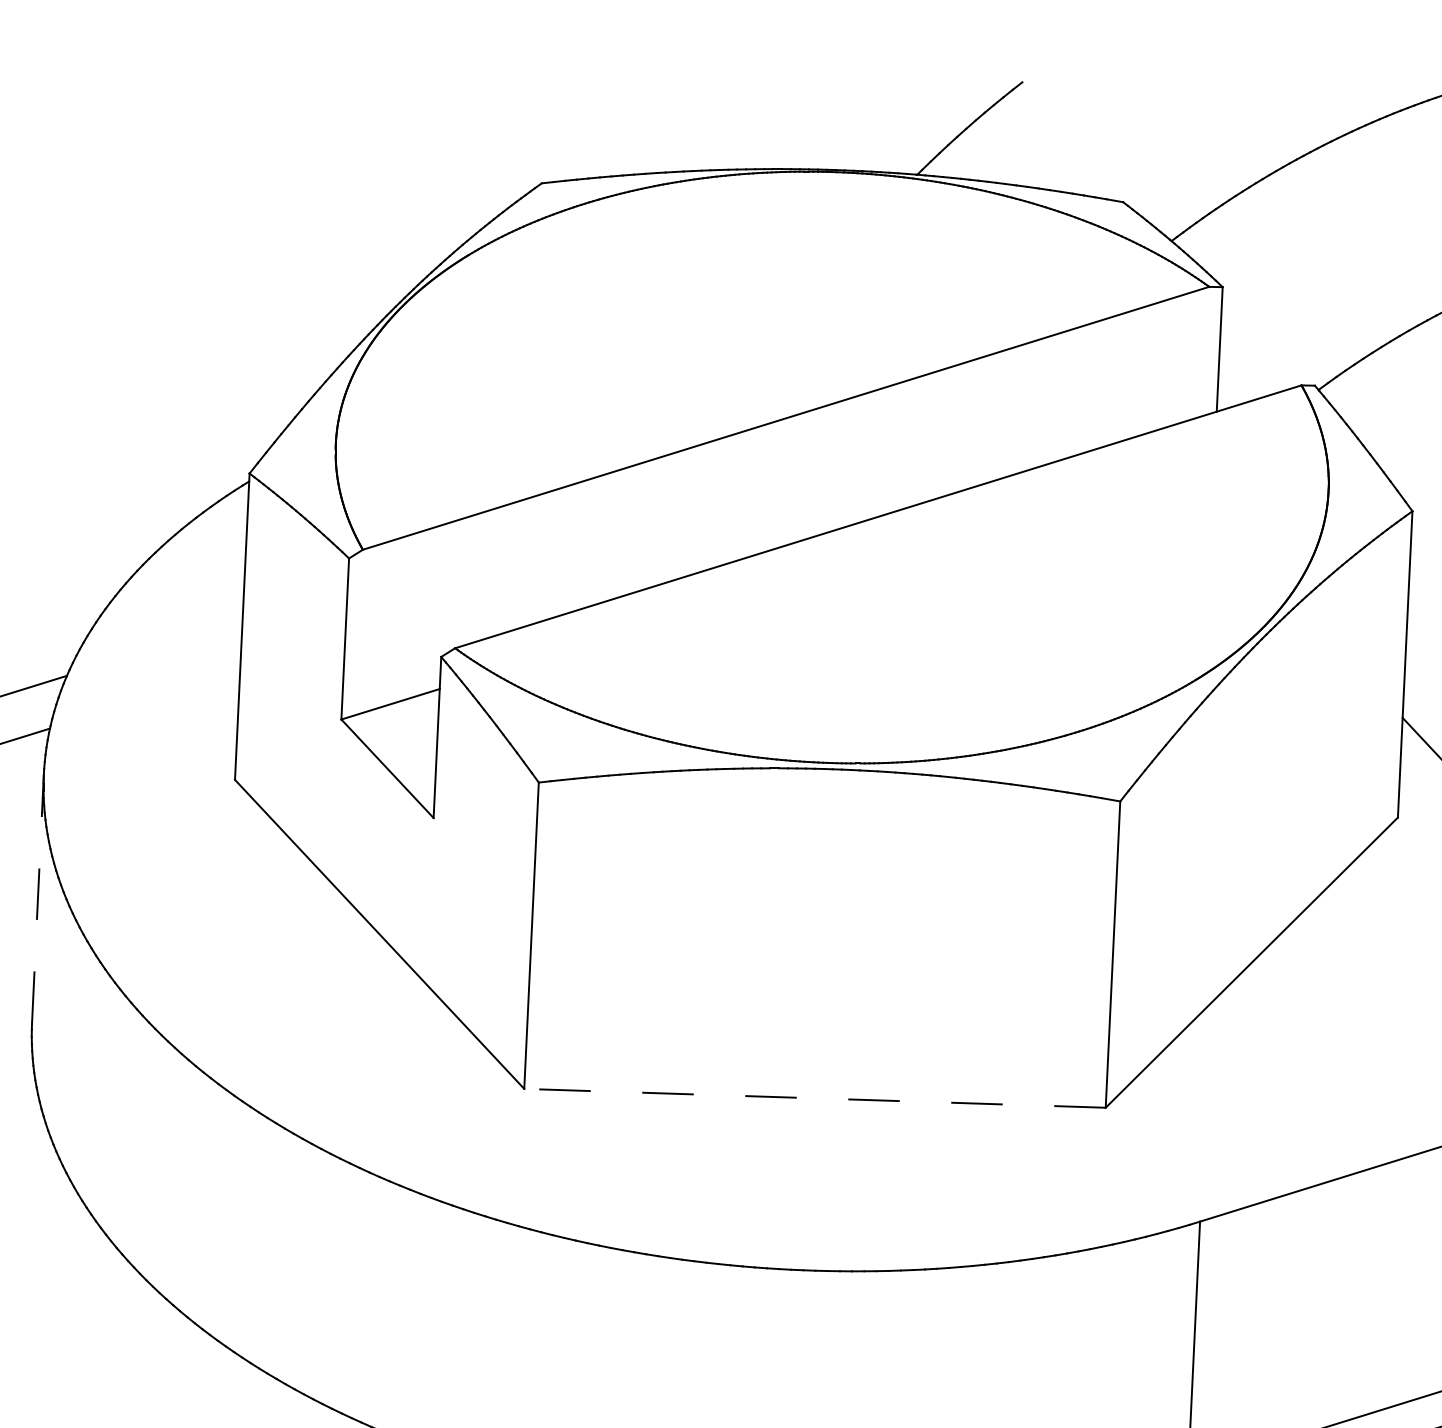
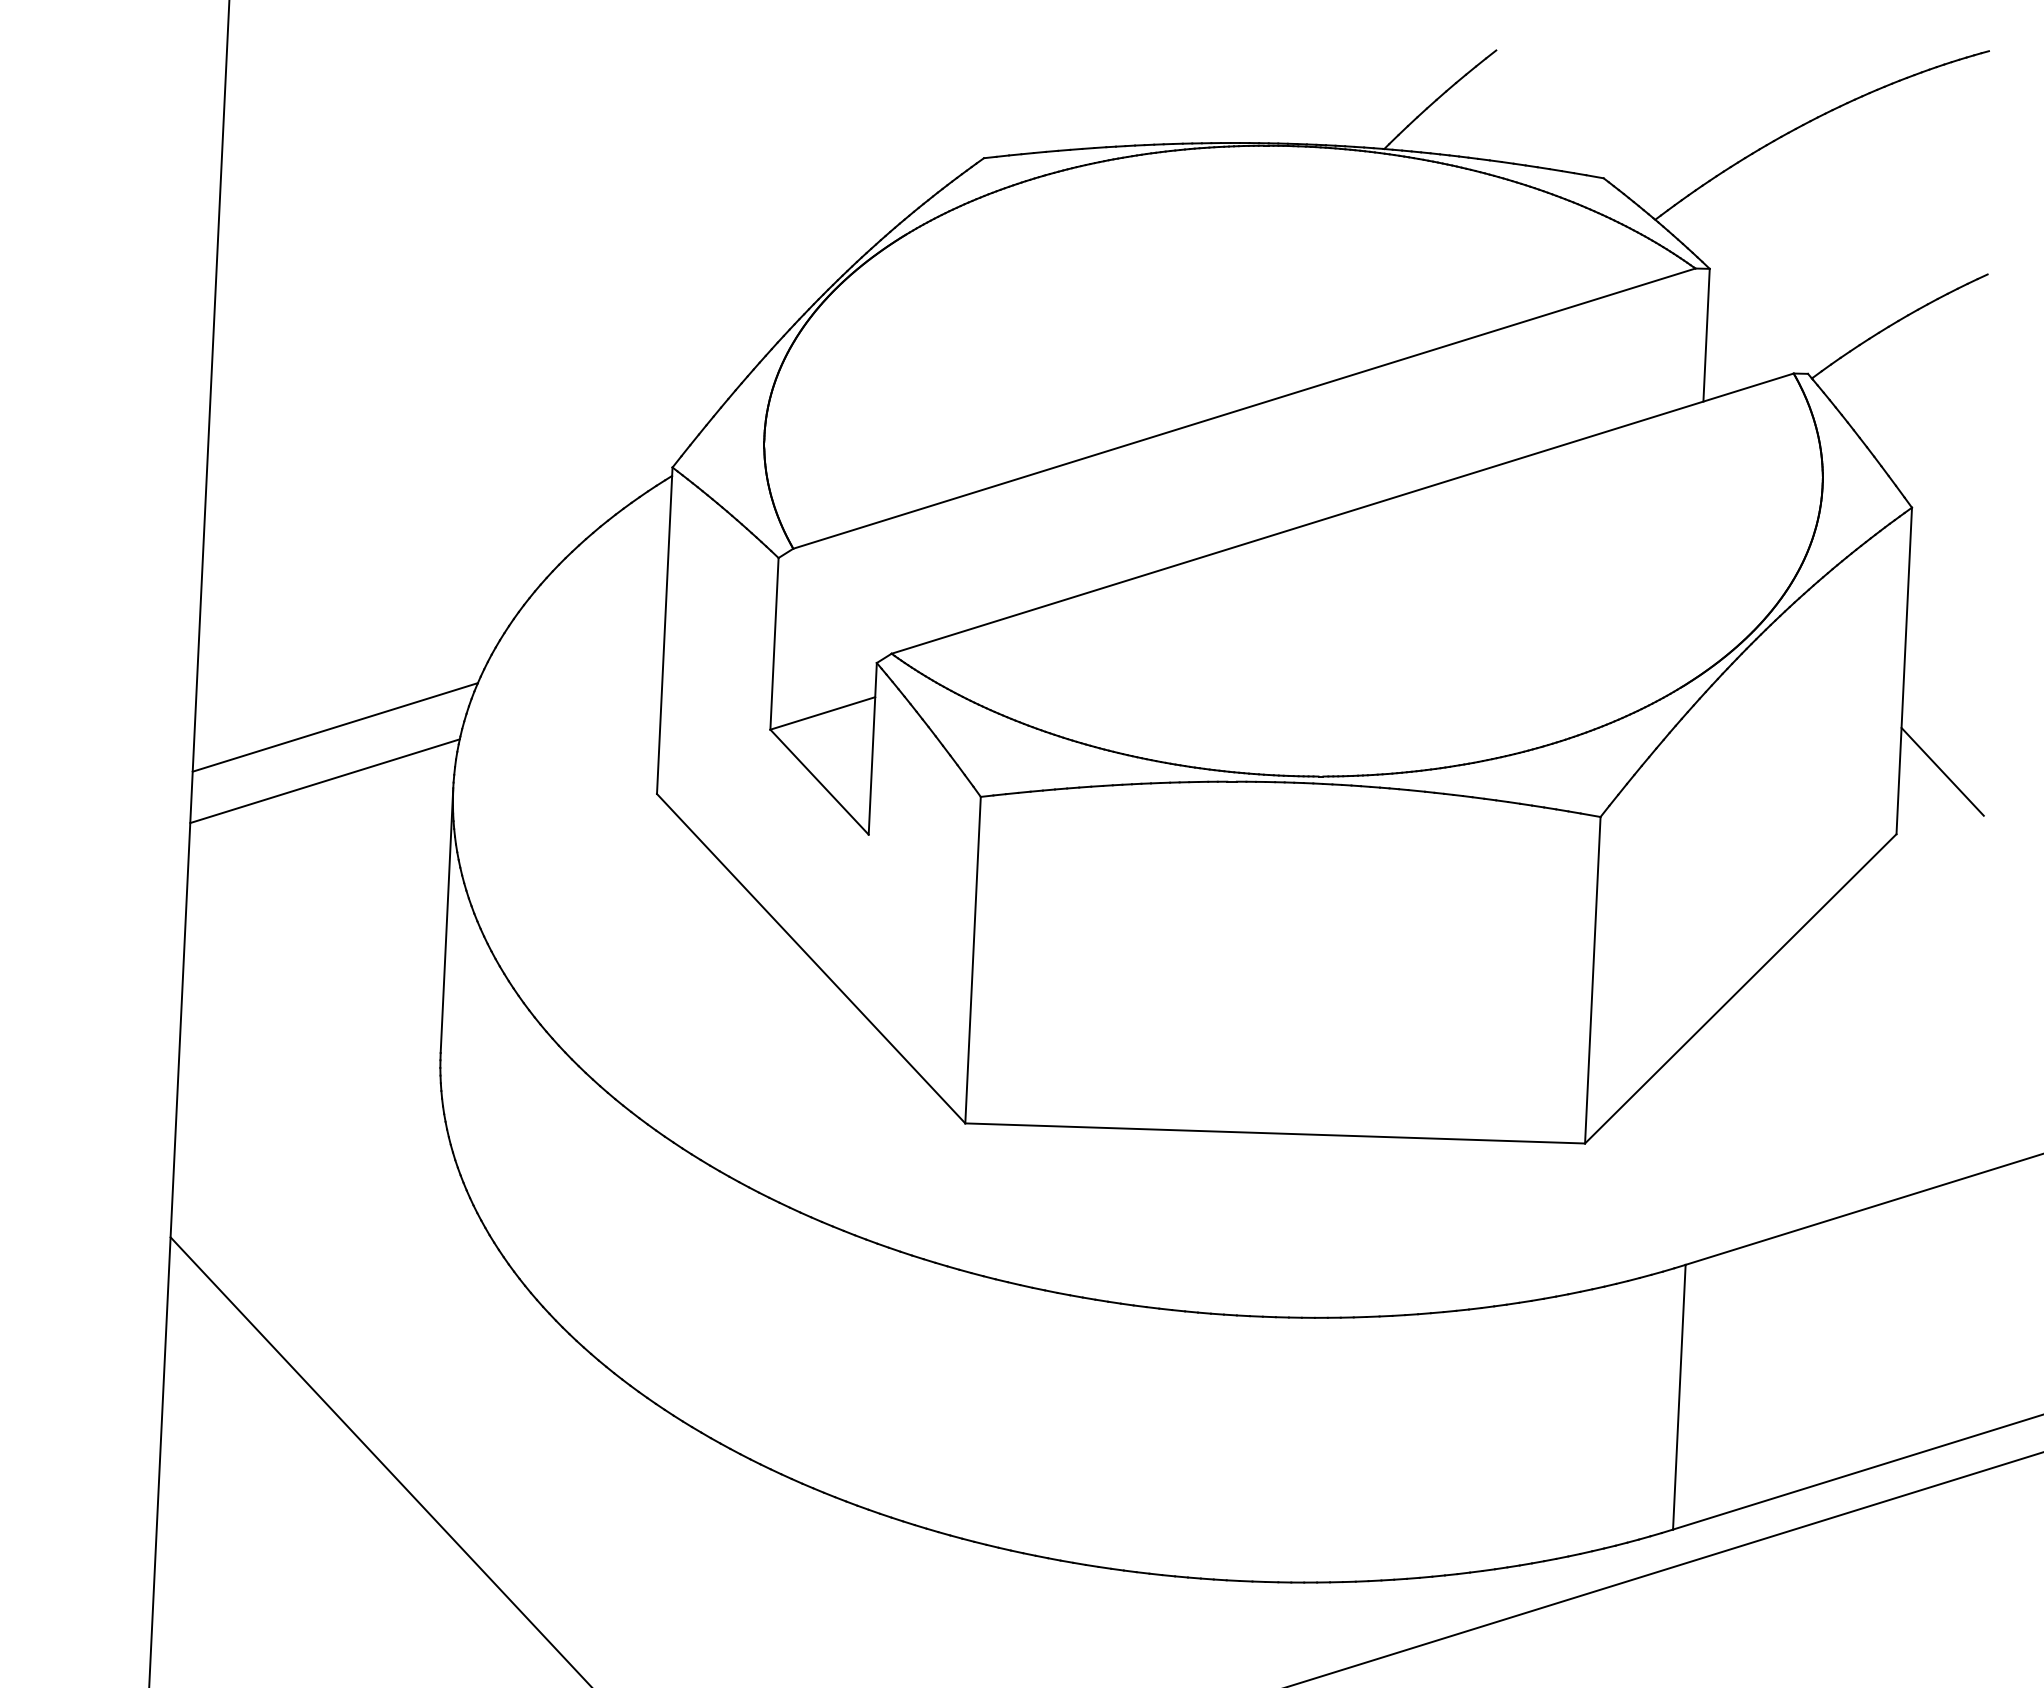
line: (37, 898) -> (446, 920), dashed -> solid
line: (814, 1098) -> (1274, 1133), dashed -> solid

